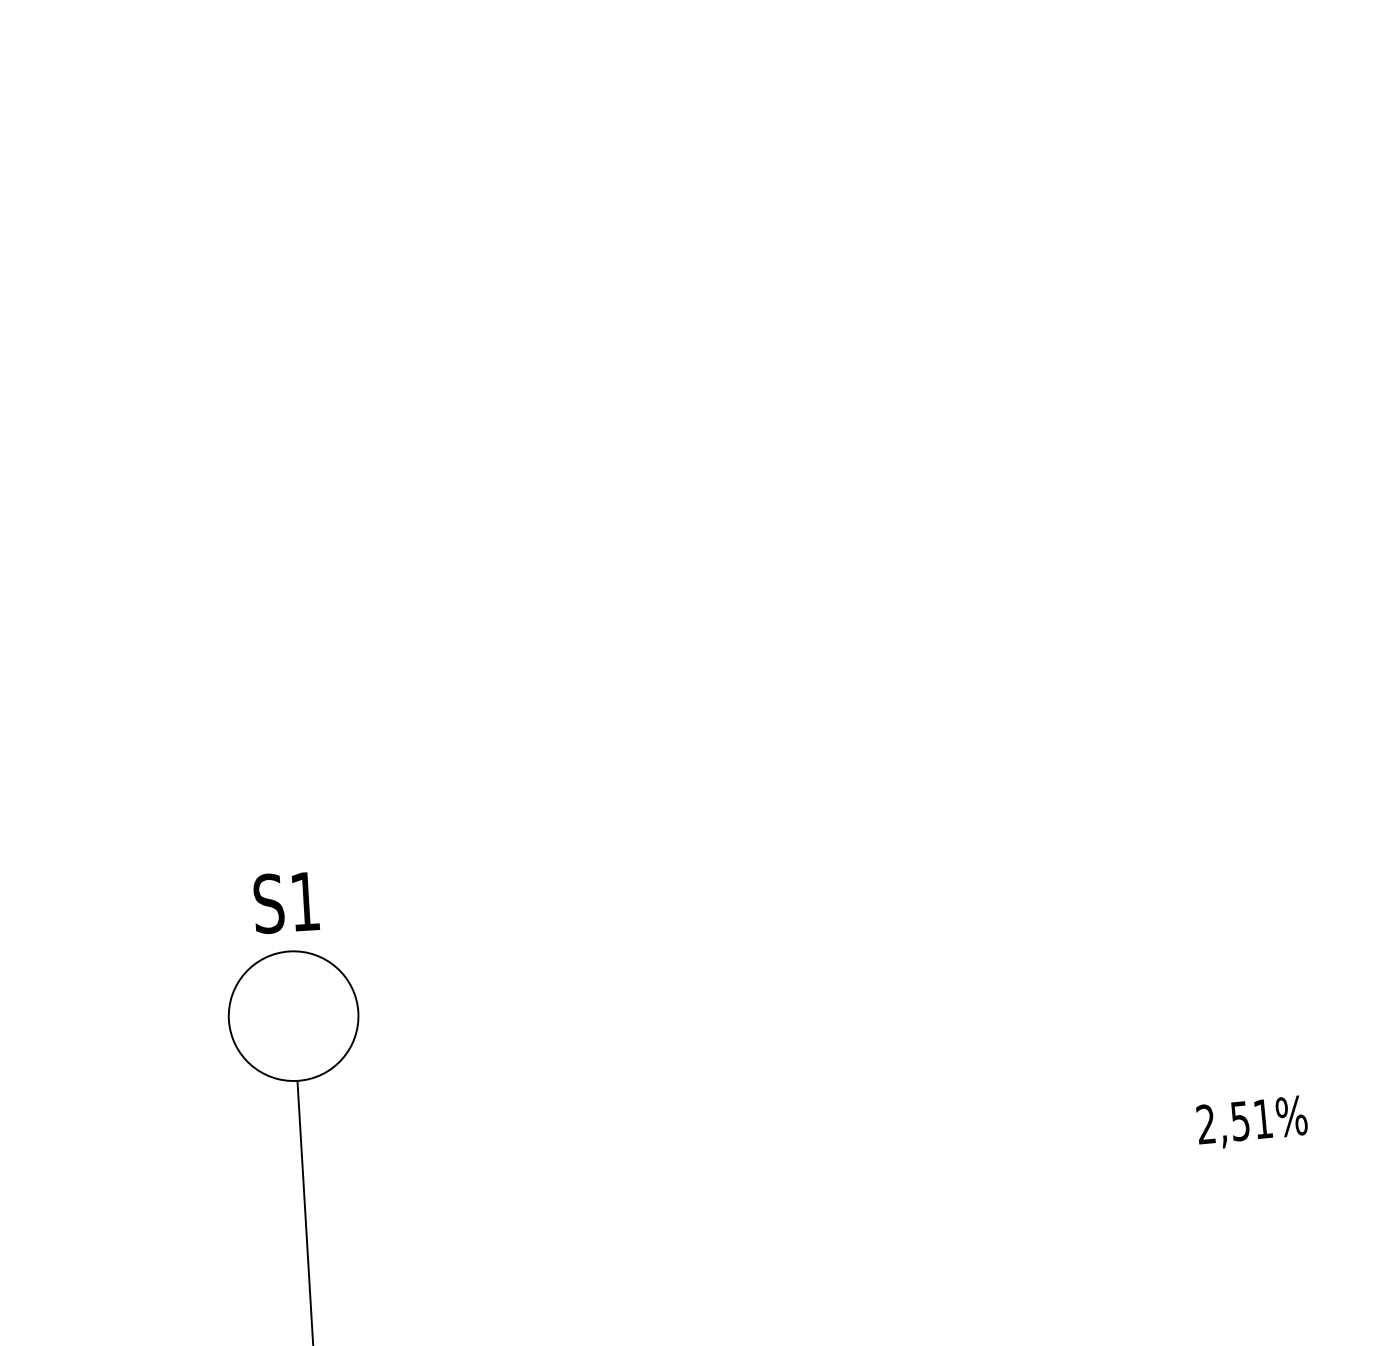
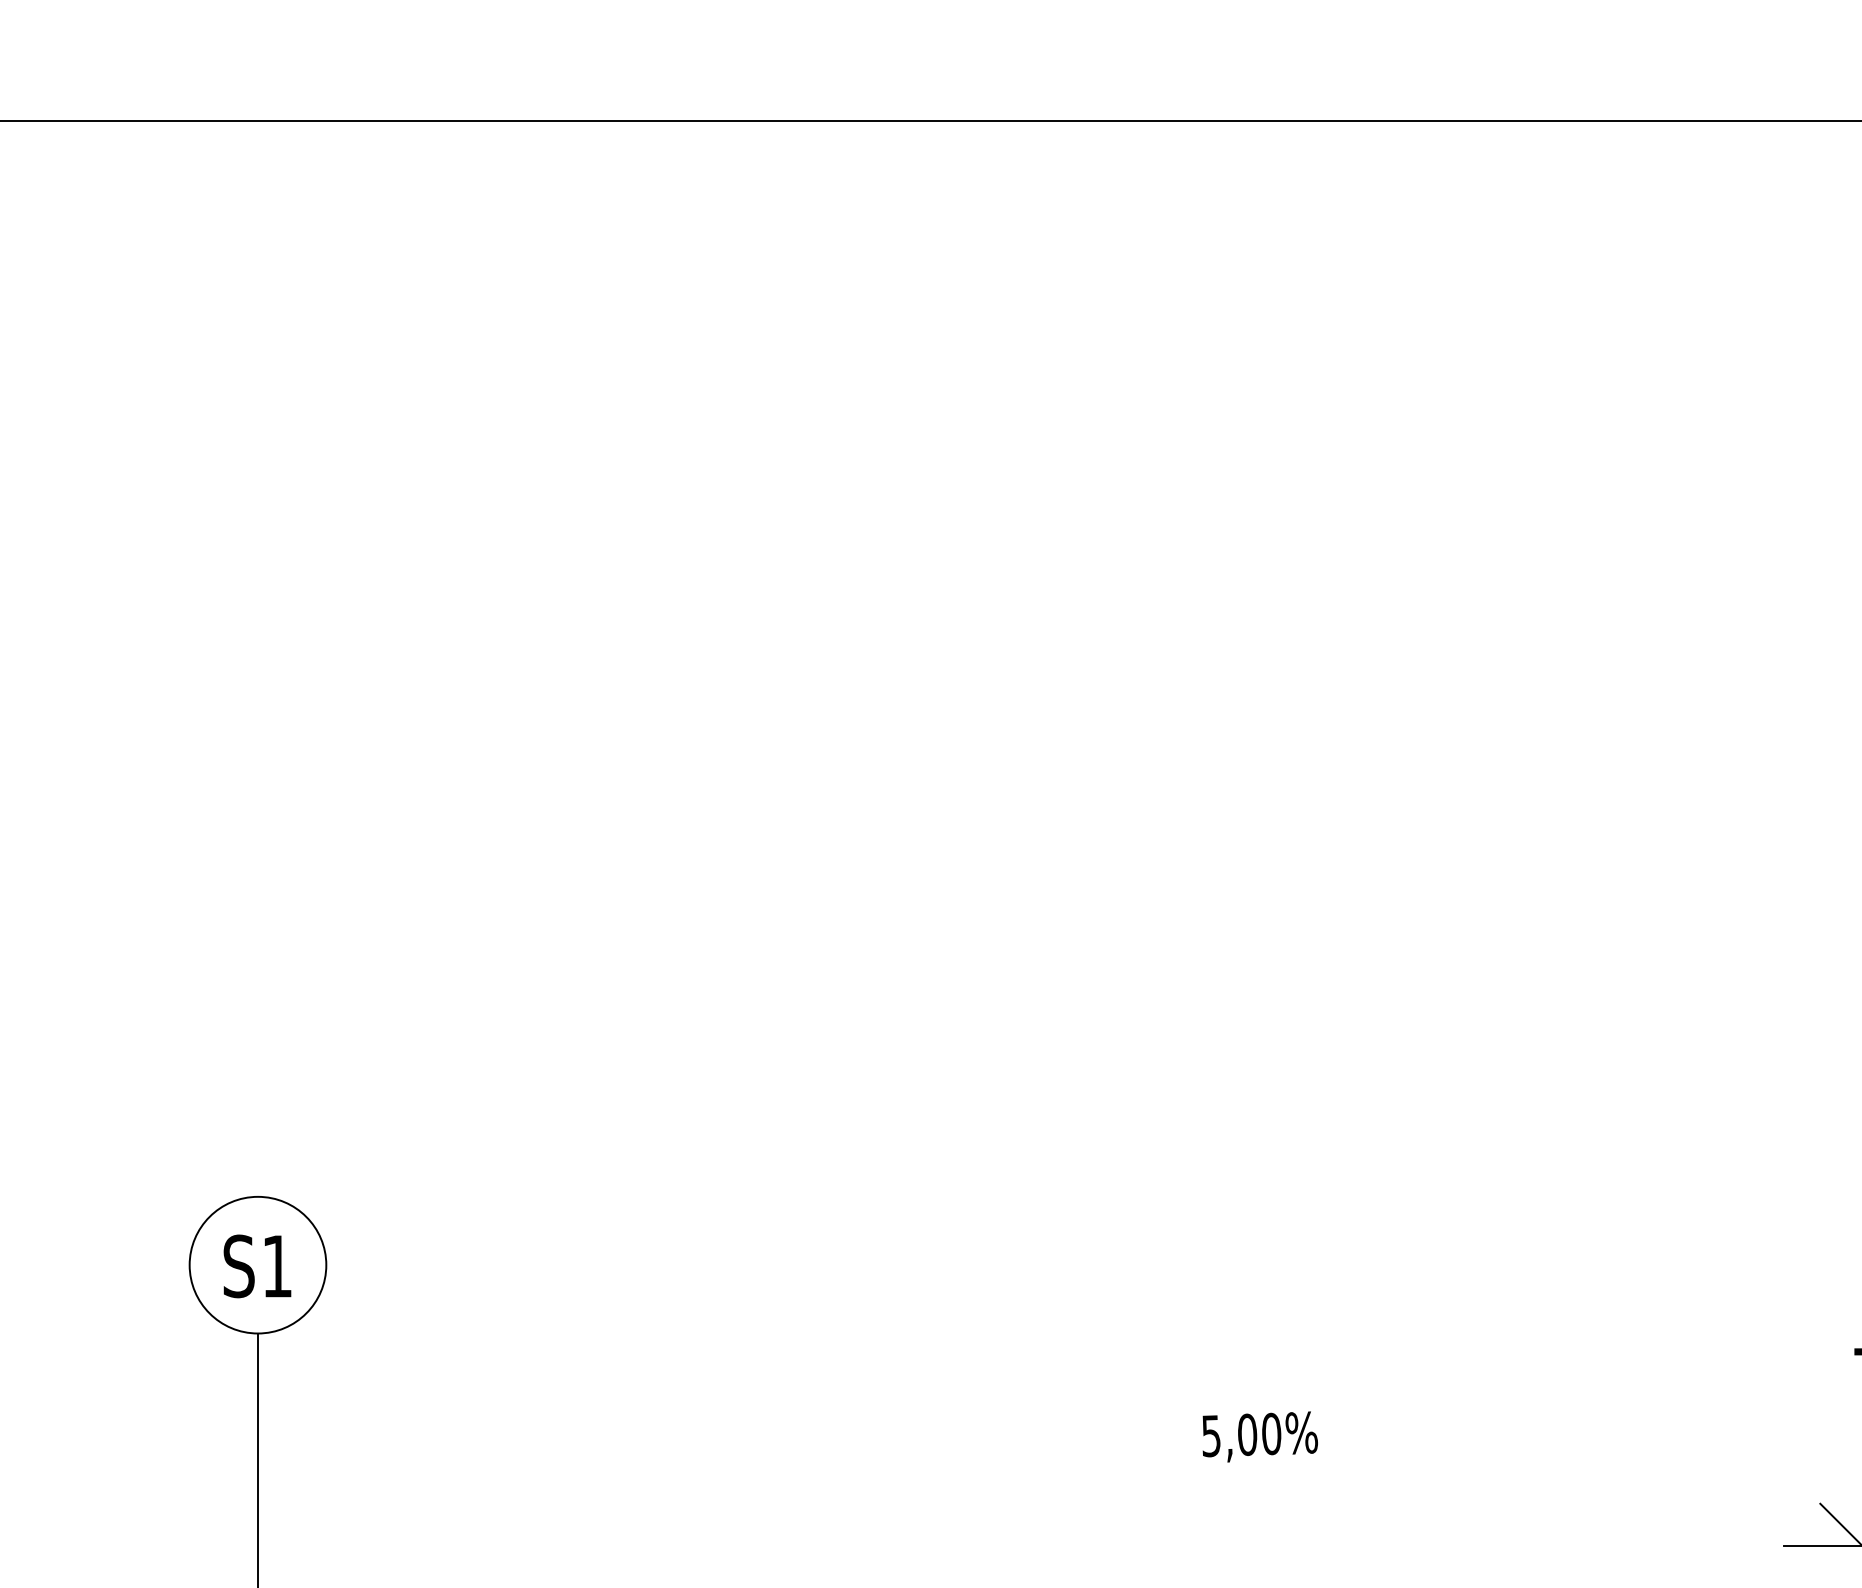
text: (286, 902) -> (257, 1266), moved
text: (1234, 1121) -> (1241, 1434), 2,51%%% -> 5,00%%%

